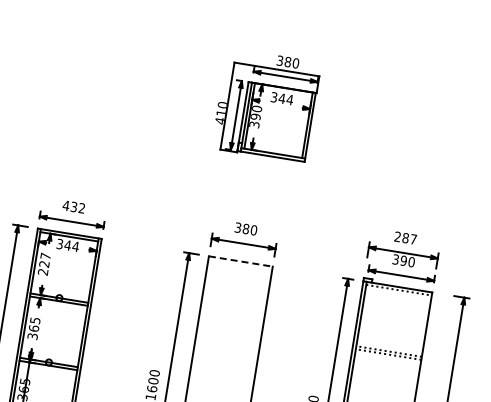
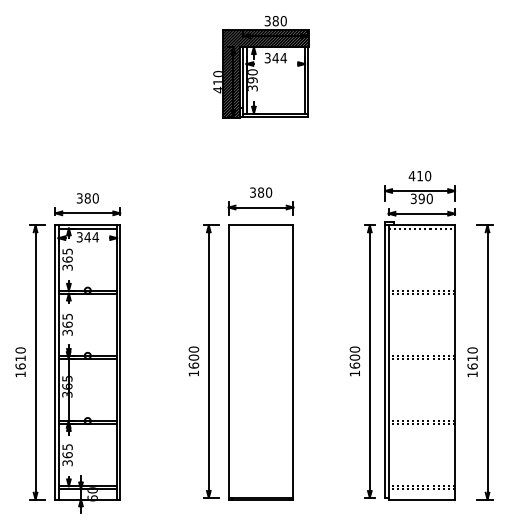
hatch: (269, 113) -> (265, 74), added
text: (73, 207) -> (87, 198), 432 -> 380
text: (405, 237) -> (419, 175), 287 -> 410
line: (241, 261) -> (261, 225), dashed -> solid
text: (44, 264) -> (67, 259), 227 -> 365

